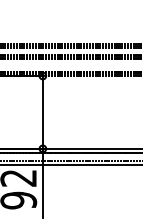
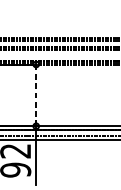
line: (42, 112) -> (35, 95), solid -> dashed

